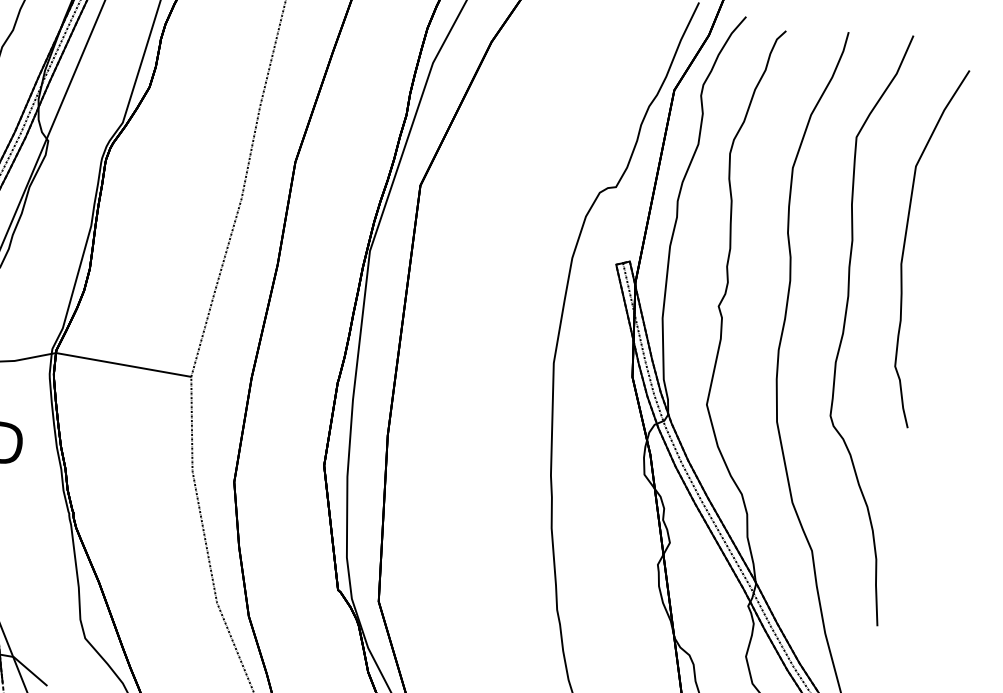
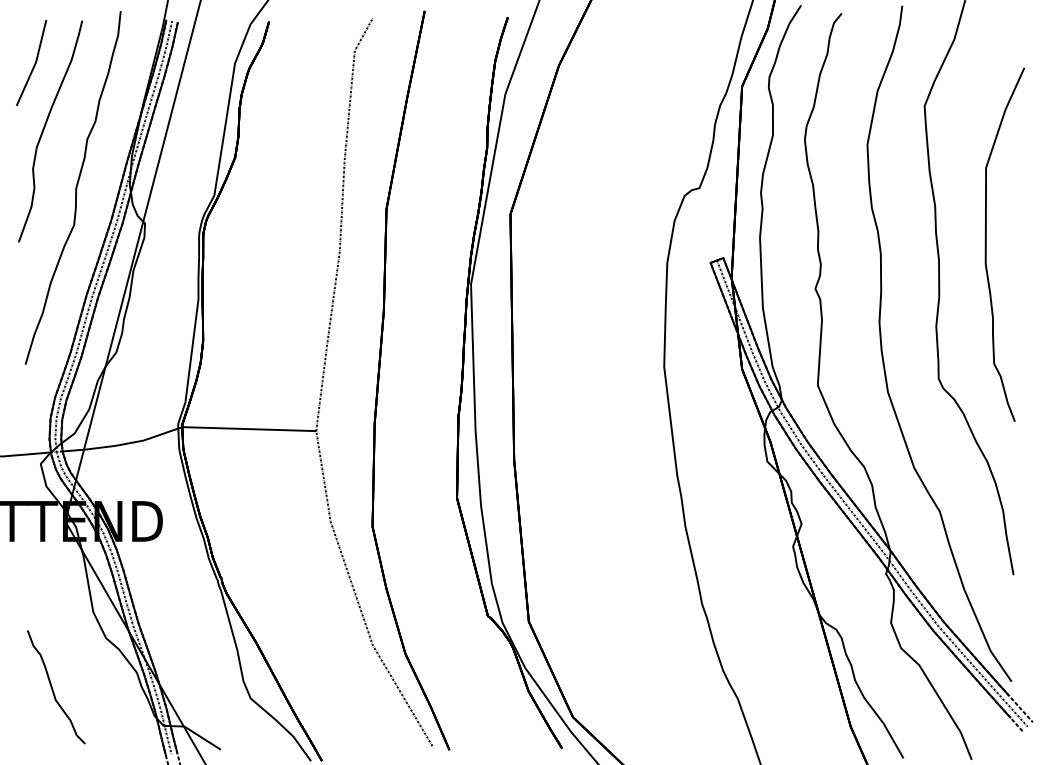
curve: (905, 244) -> (986, 244), moved

